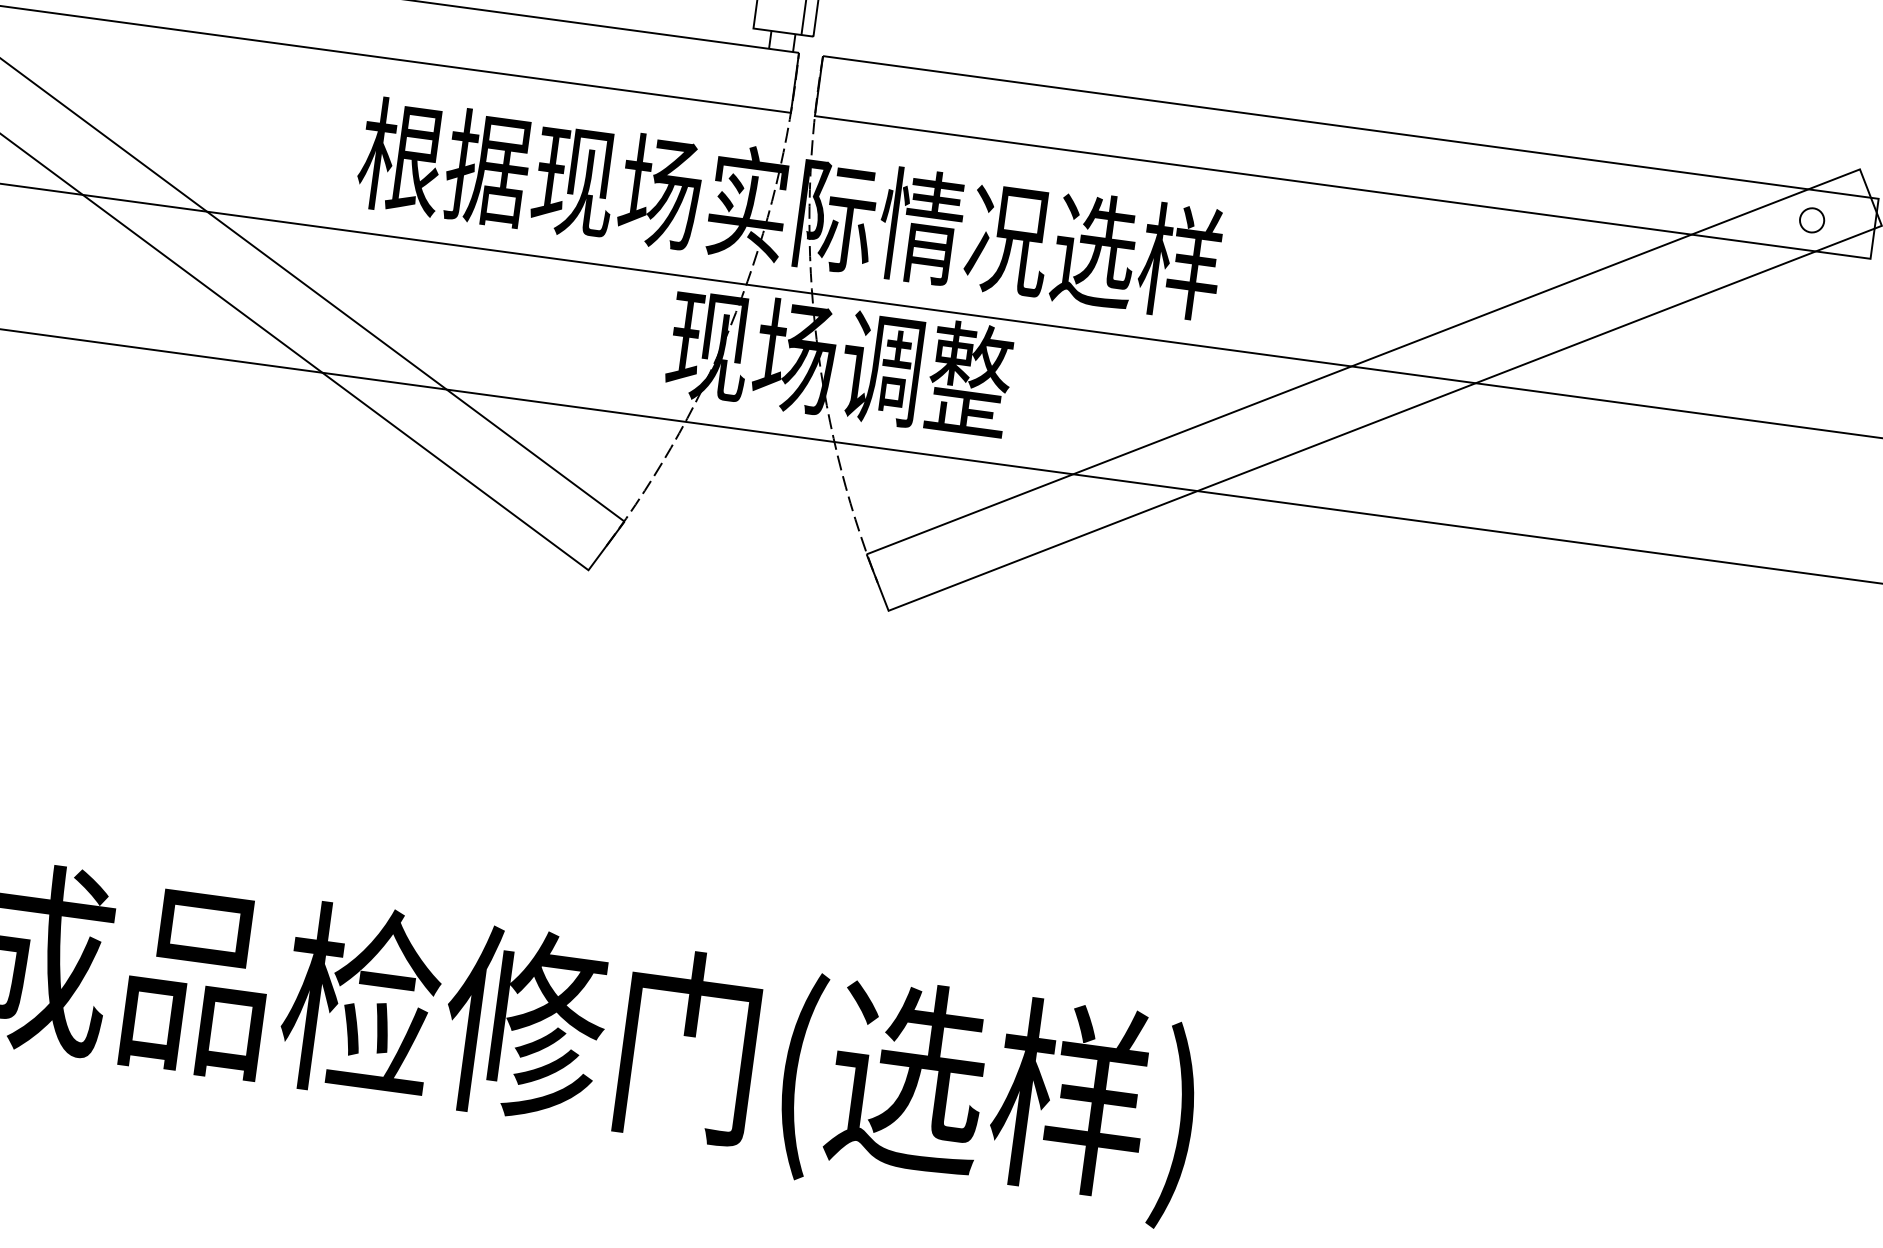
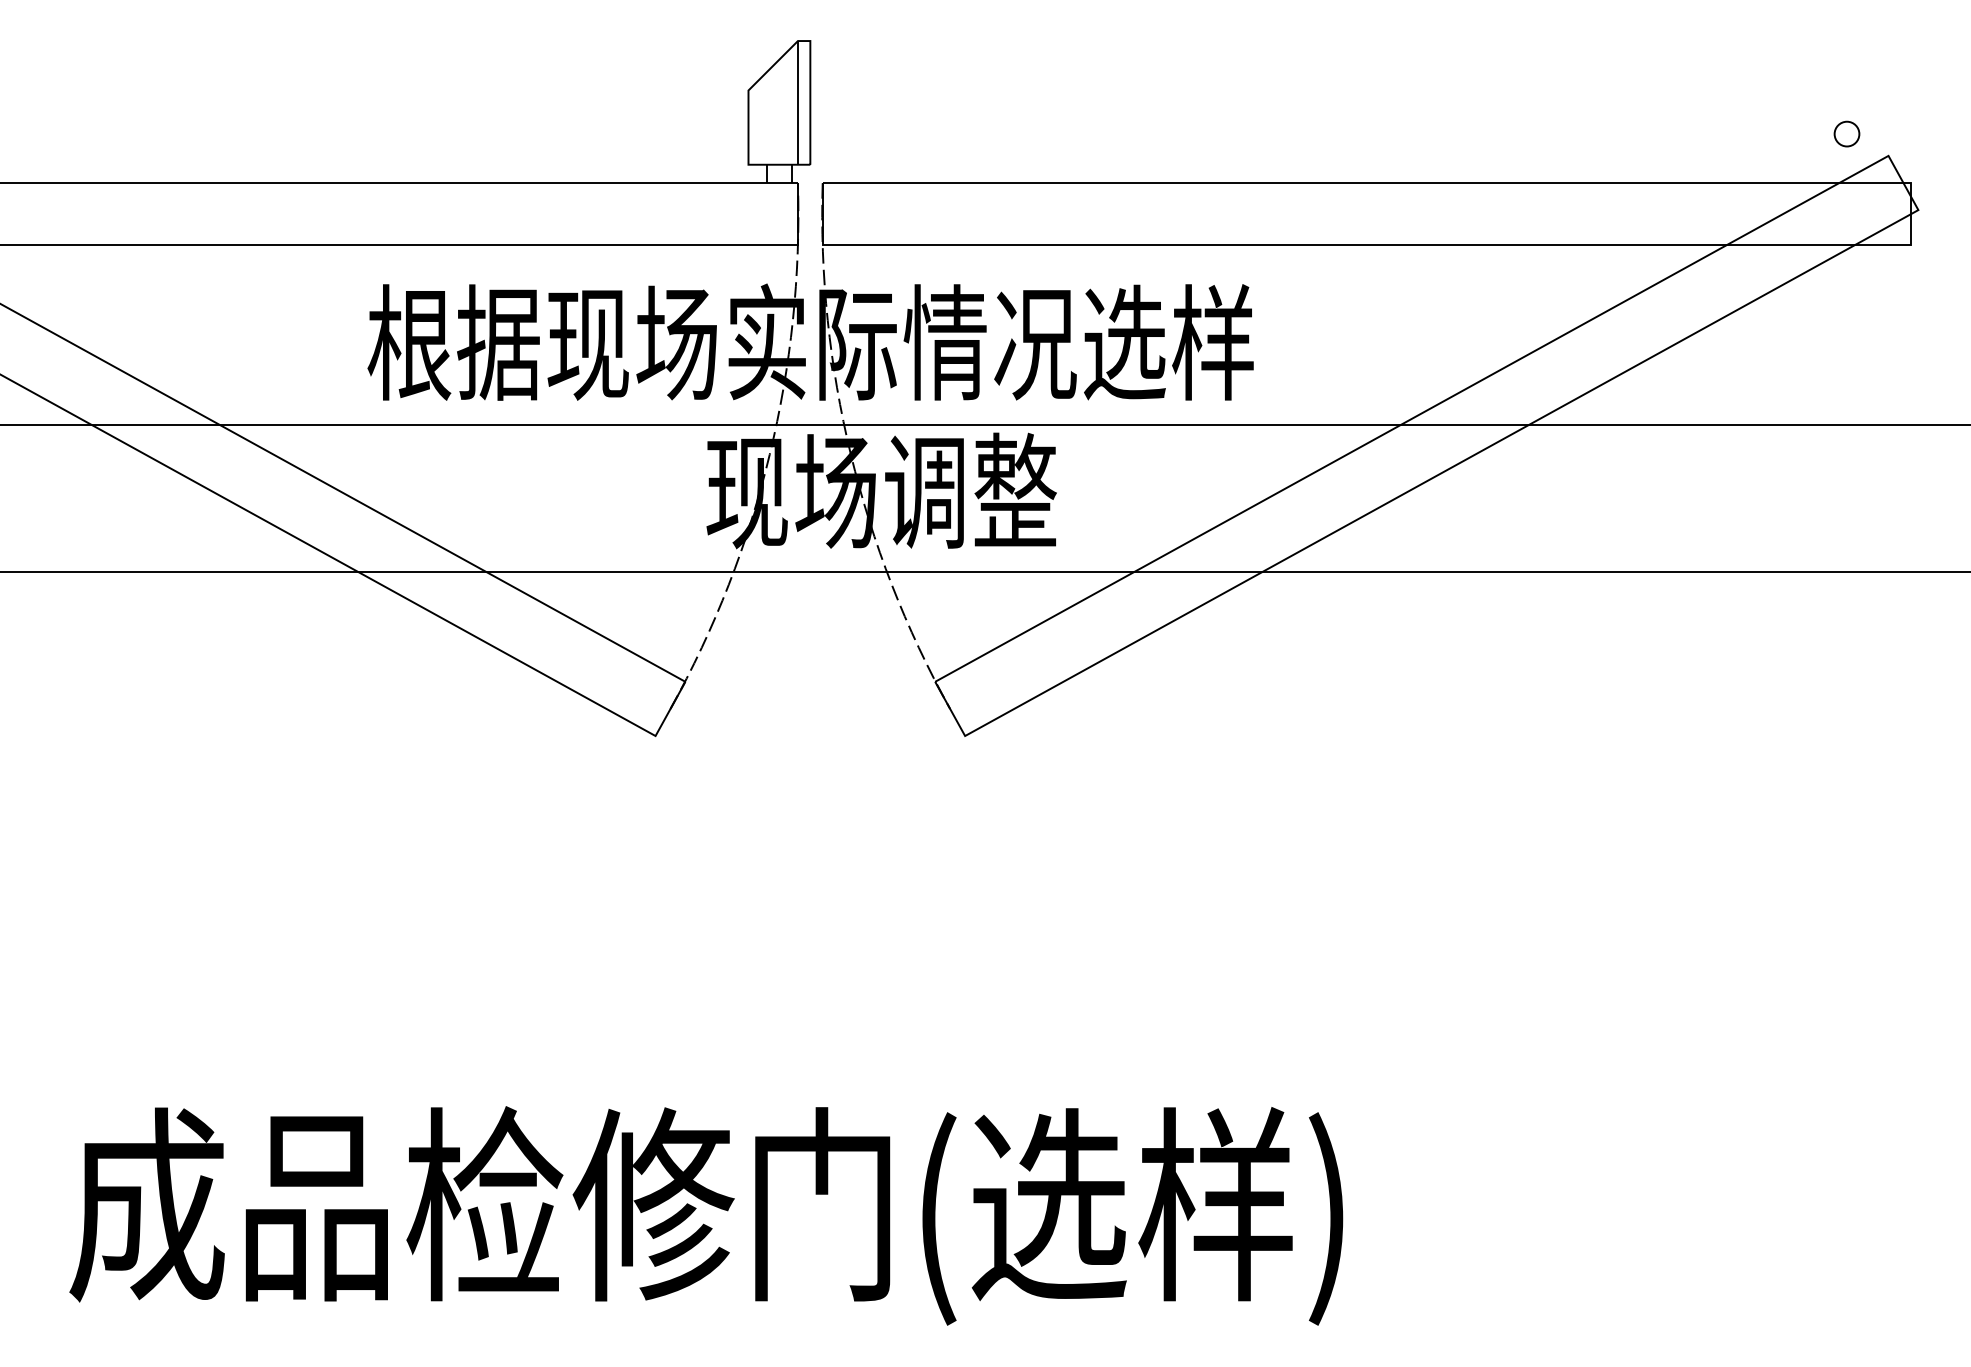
circle: (1811, 219) -> (1846, 133), moved

